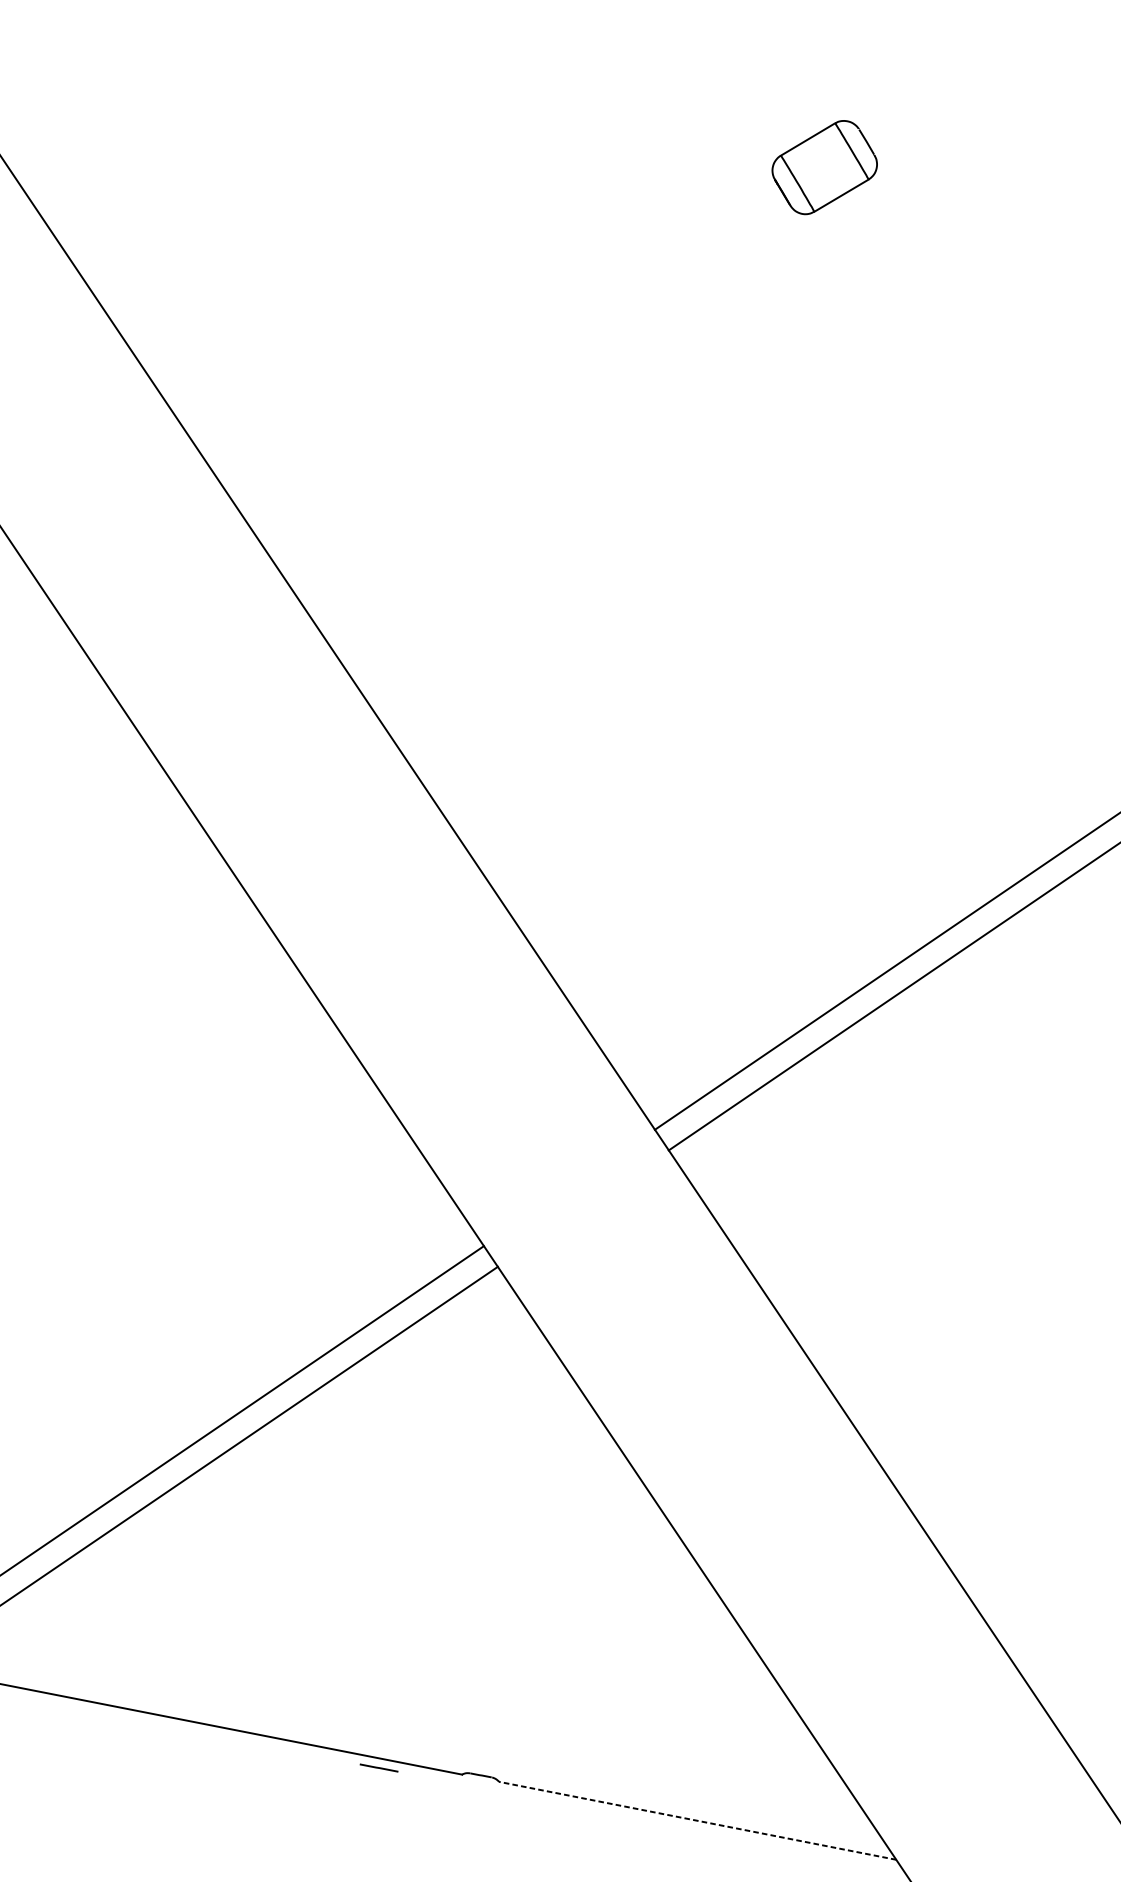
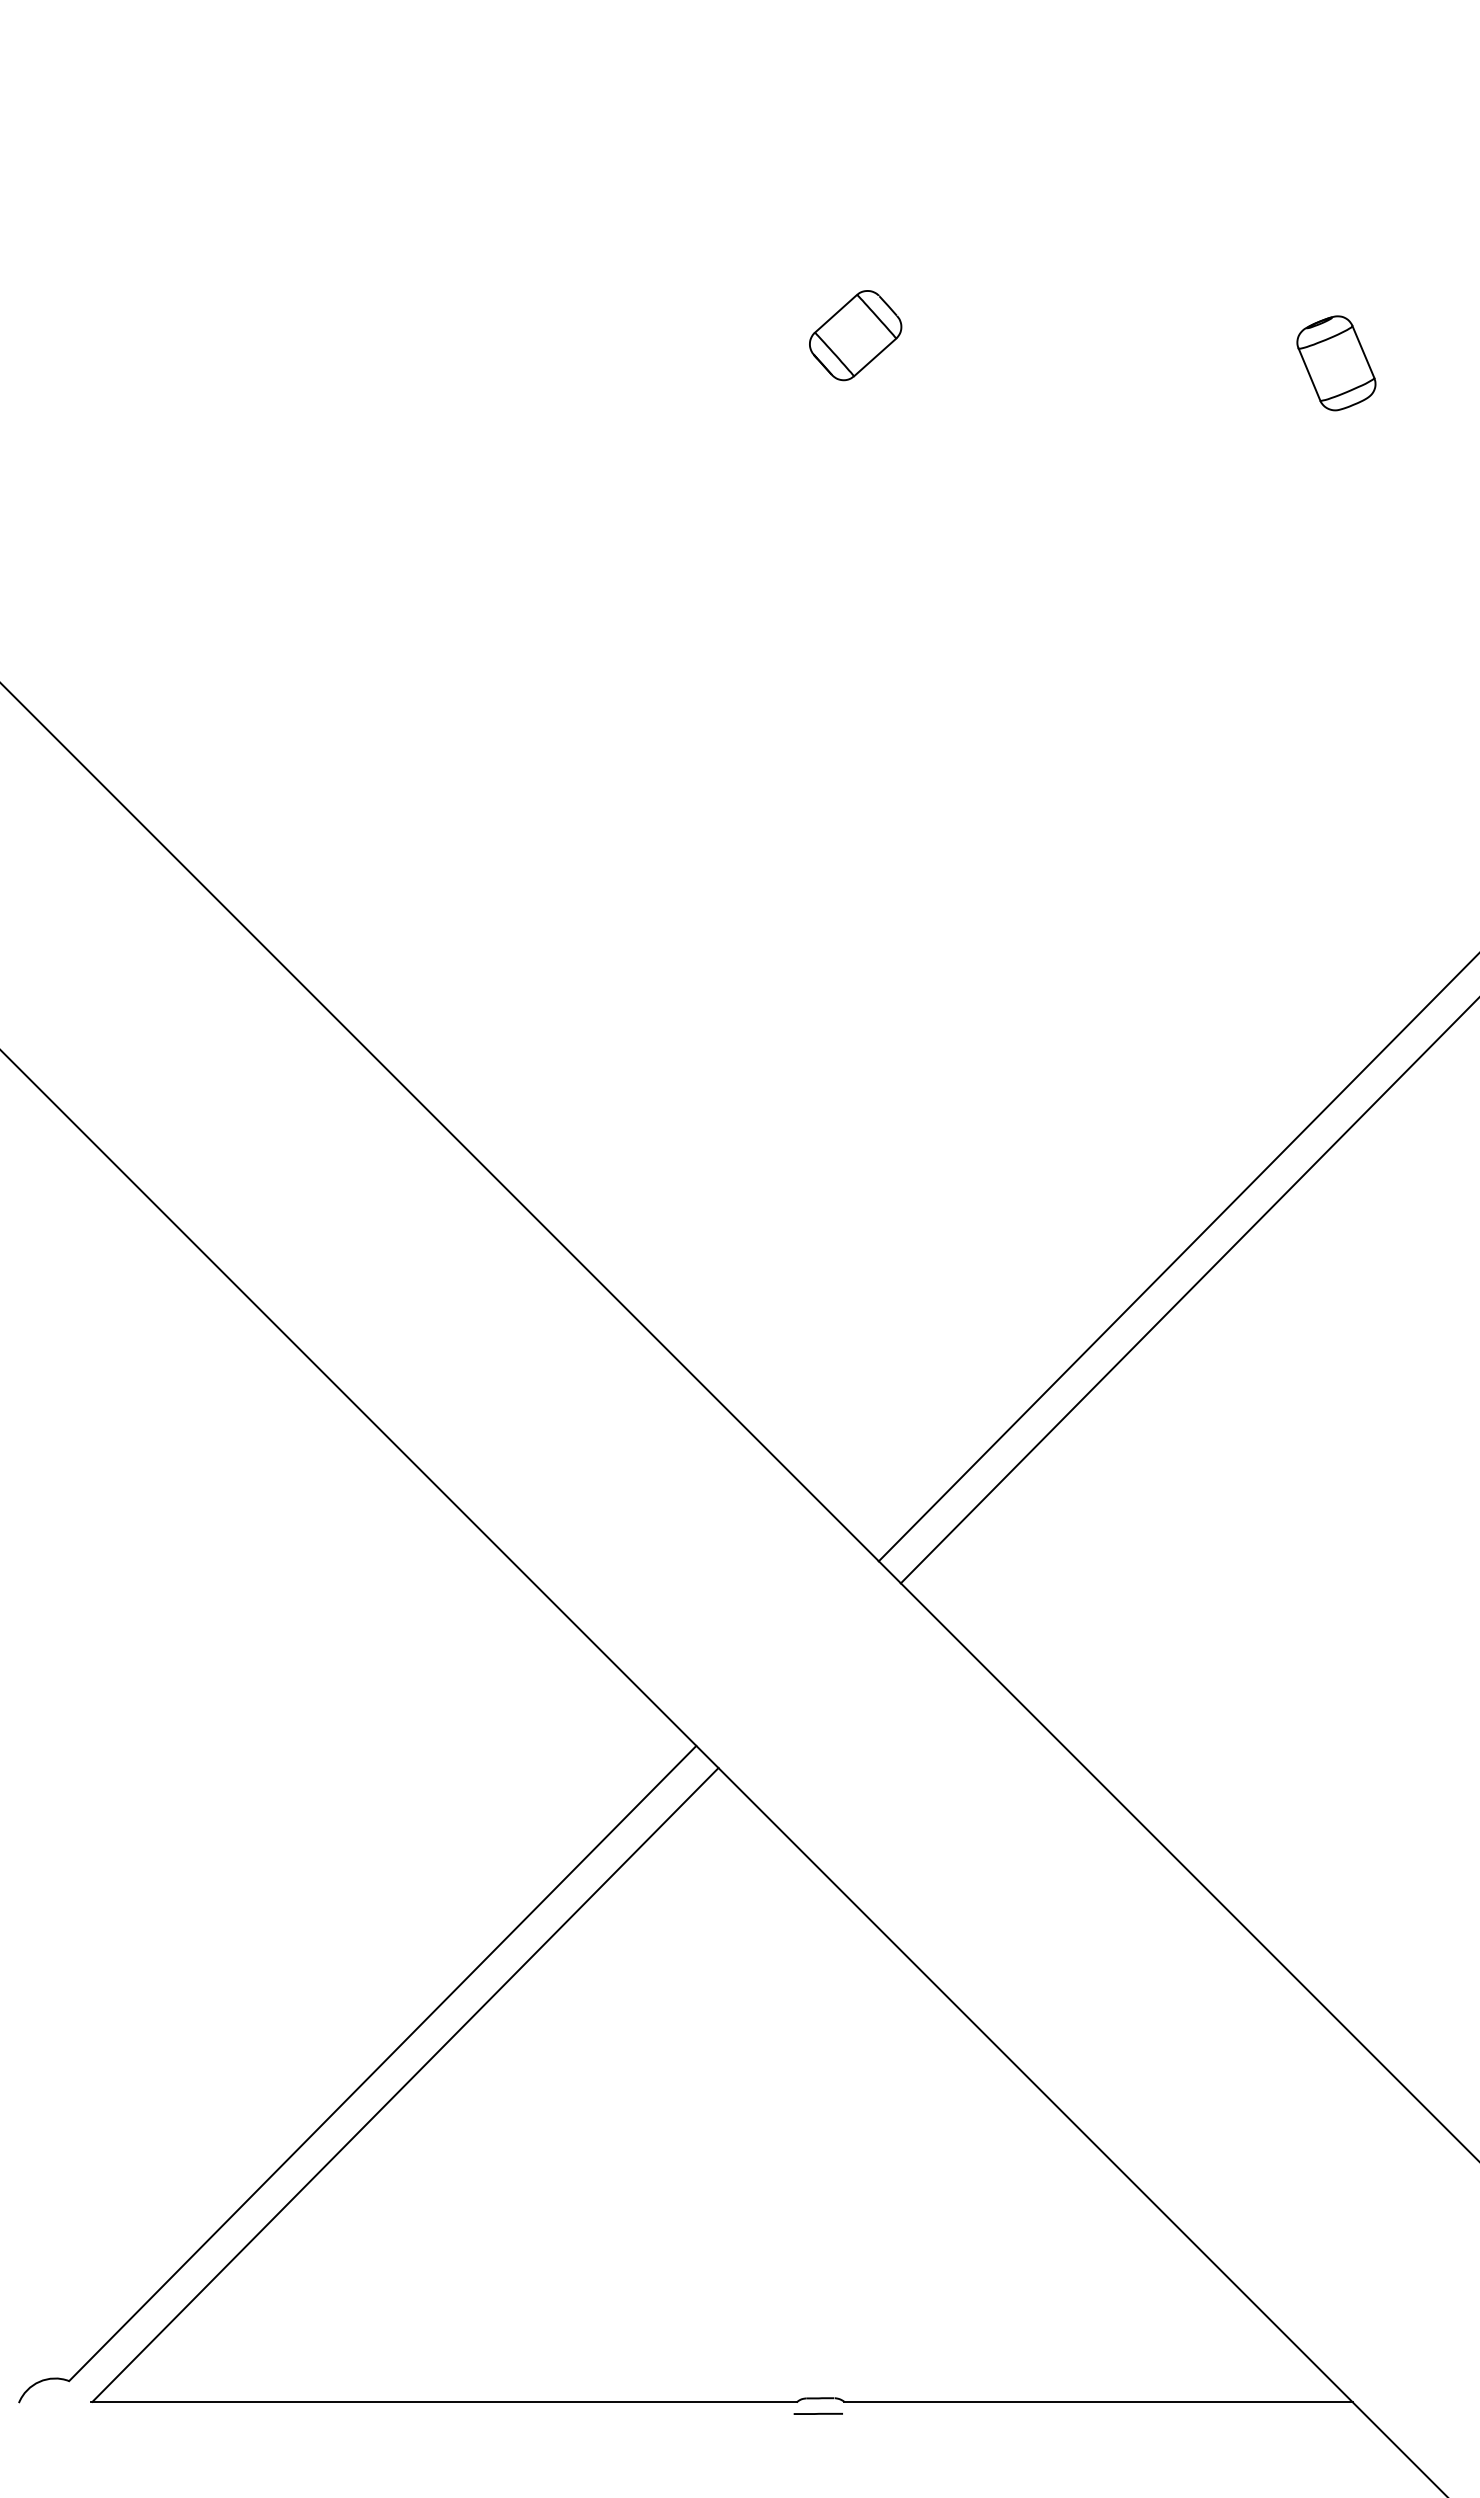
part: (824, 167) -> (855, 335), size x0.71
line: (378, 1767) -> (817, 2413), moved
line: (697, 1820) -> (1097, 2401), dashed -> solid

